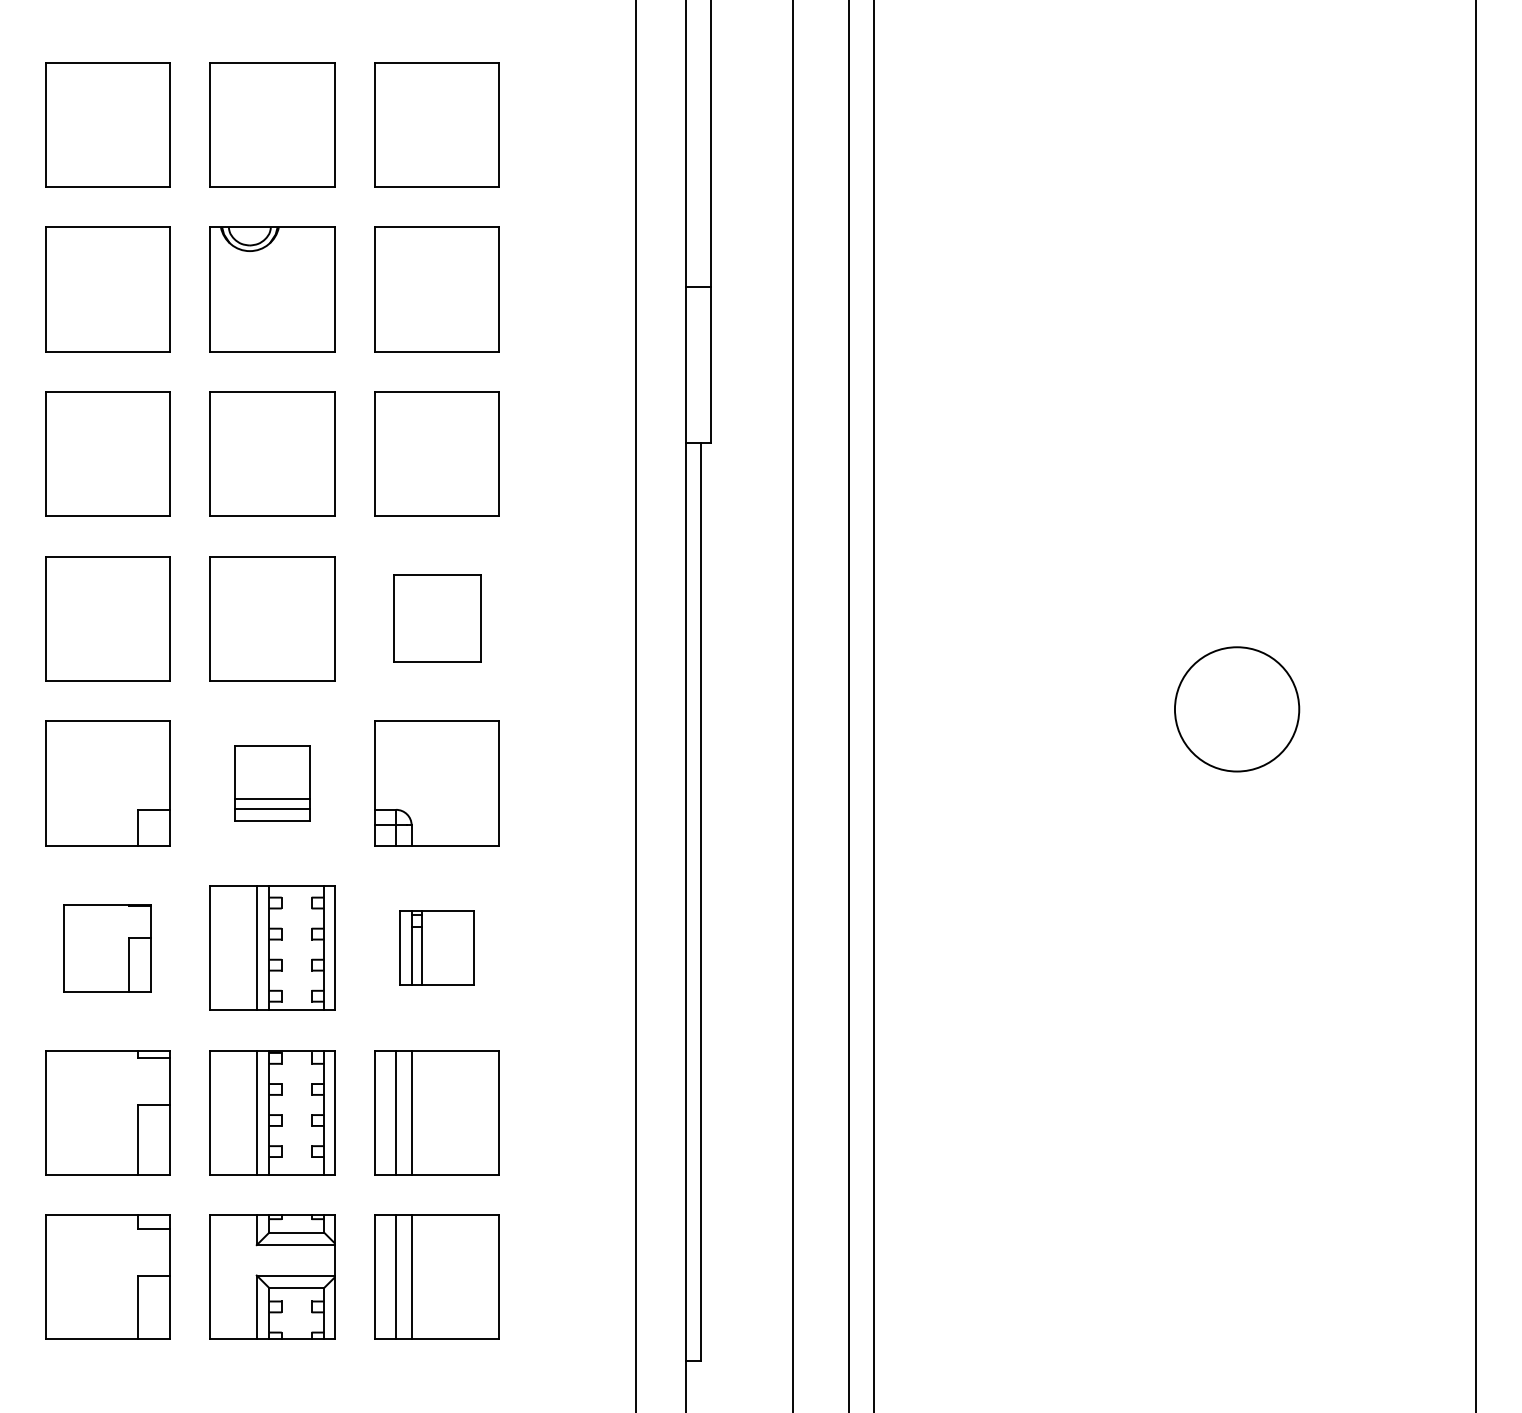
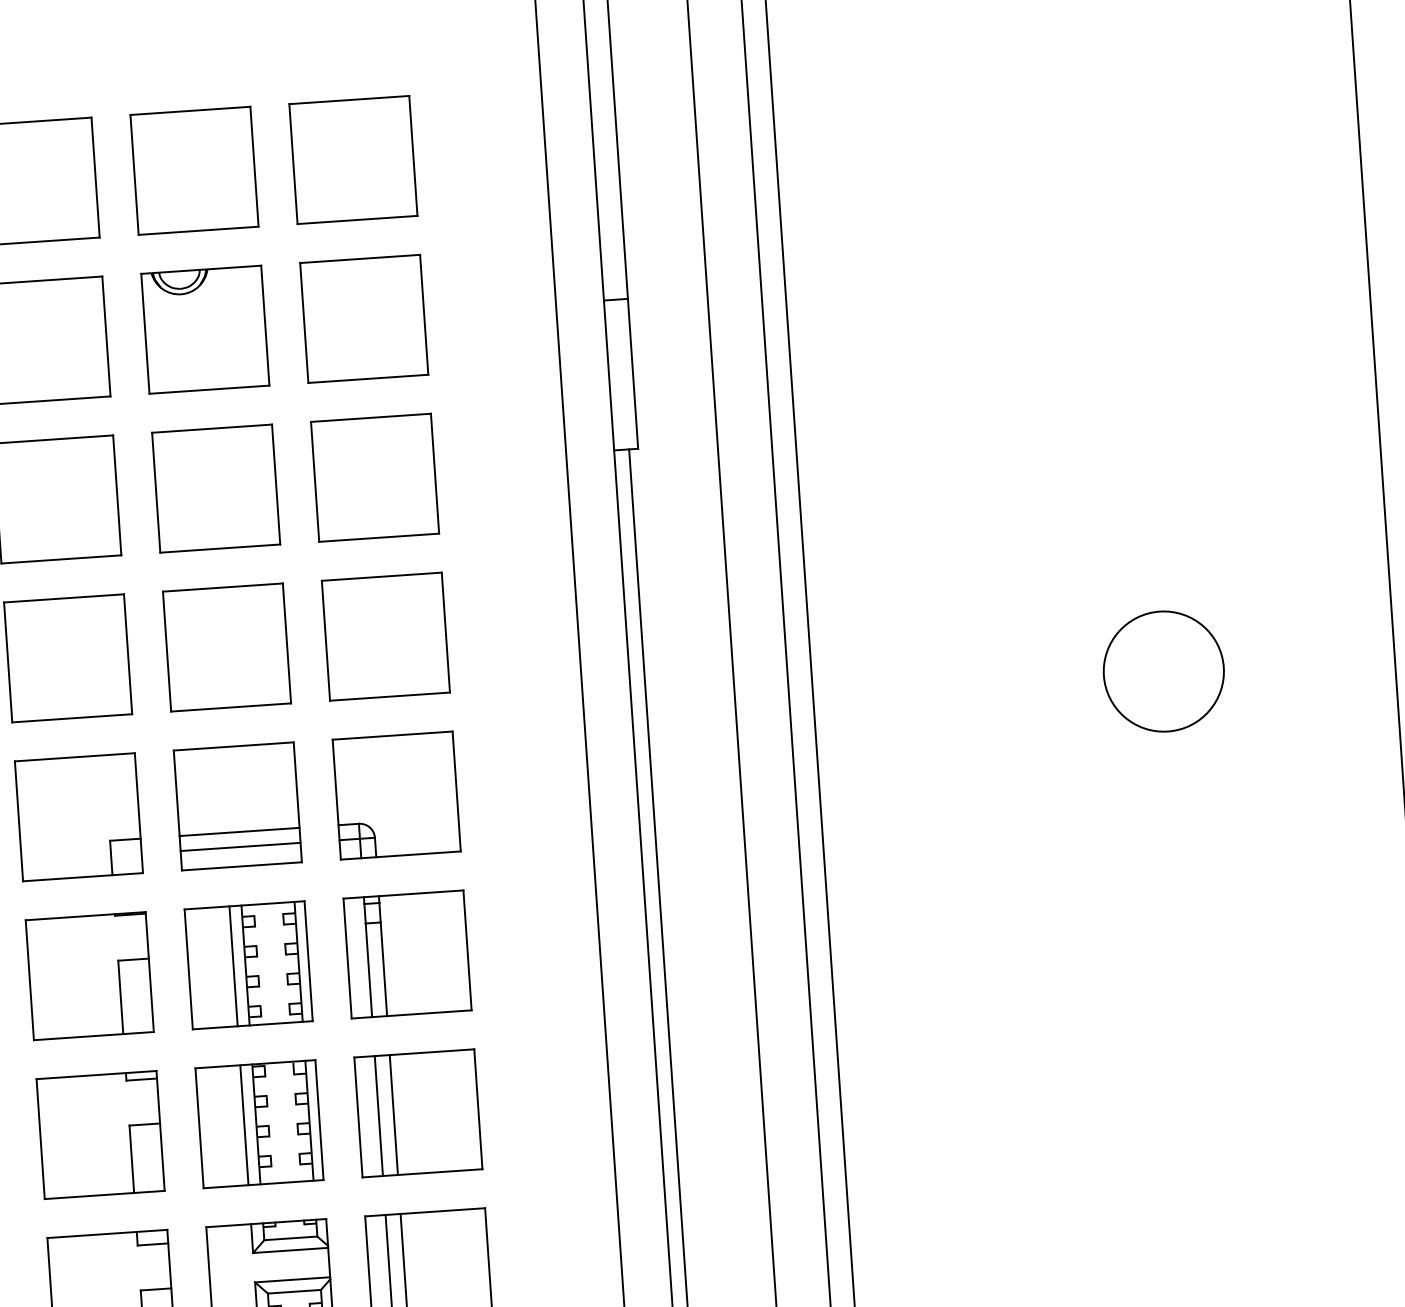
part: (436, 618) -> (385, 636), size x1.43
part: (272, 783) -> (237, 806), size x1.67
part: (107, 947) -> (89, 975), size x1.43
part: (436, 947) -> (406, 954), size x1.67

